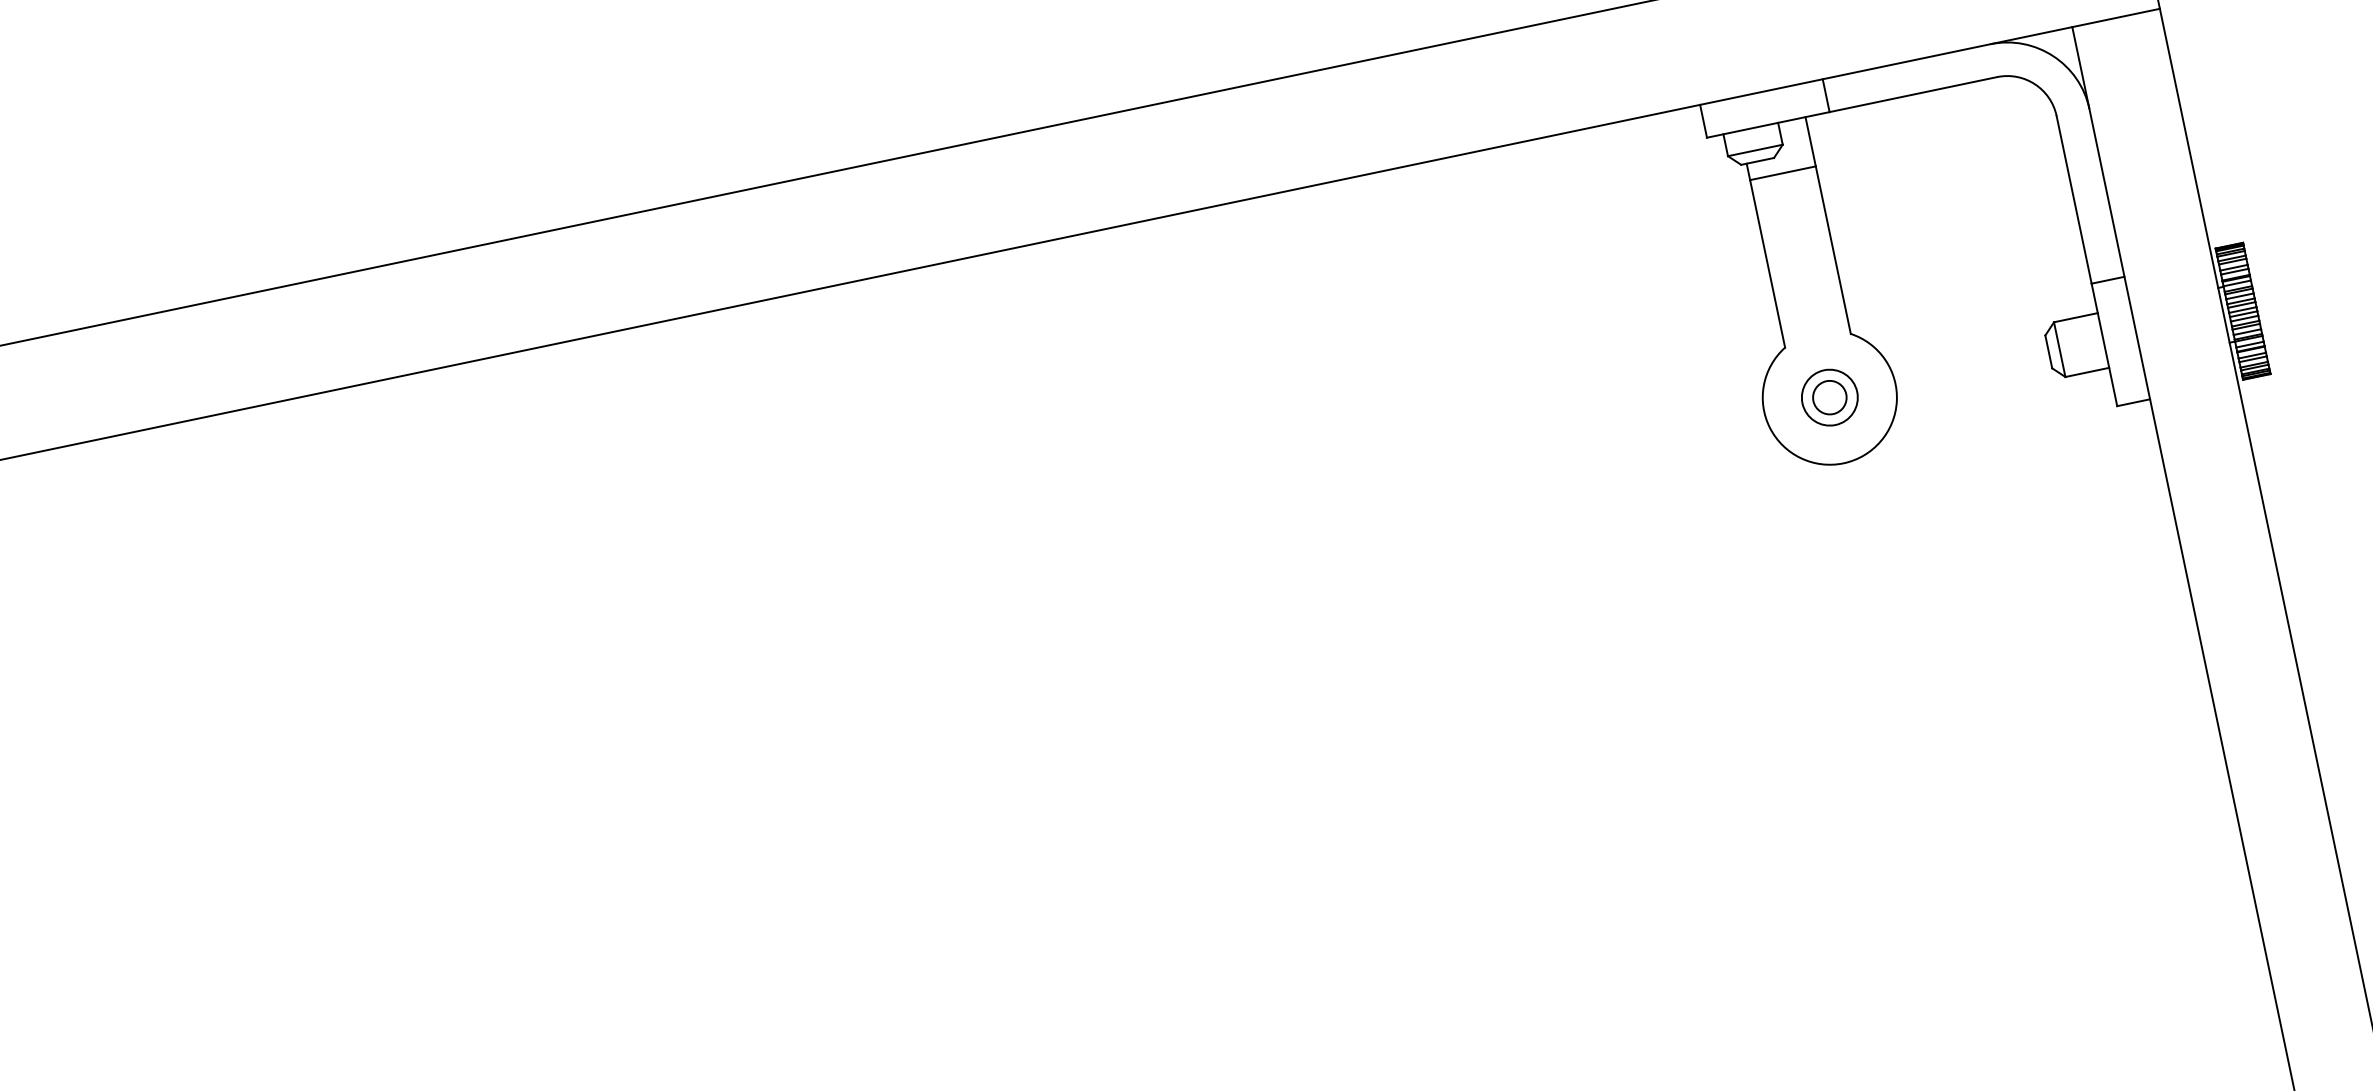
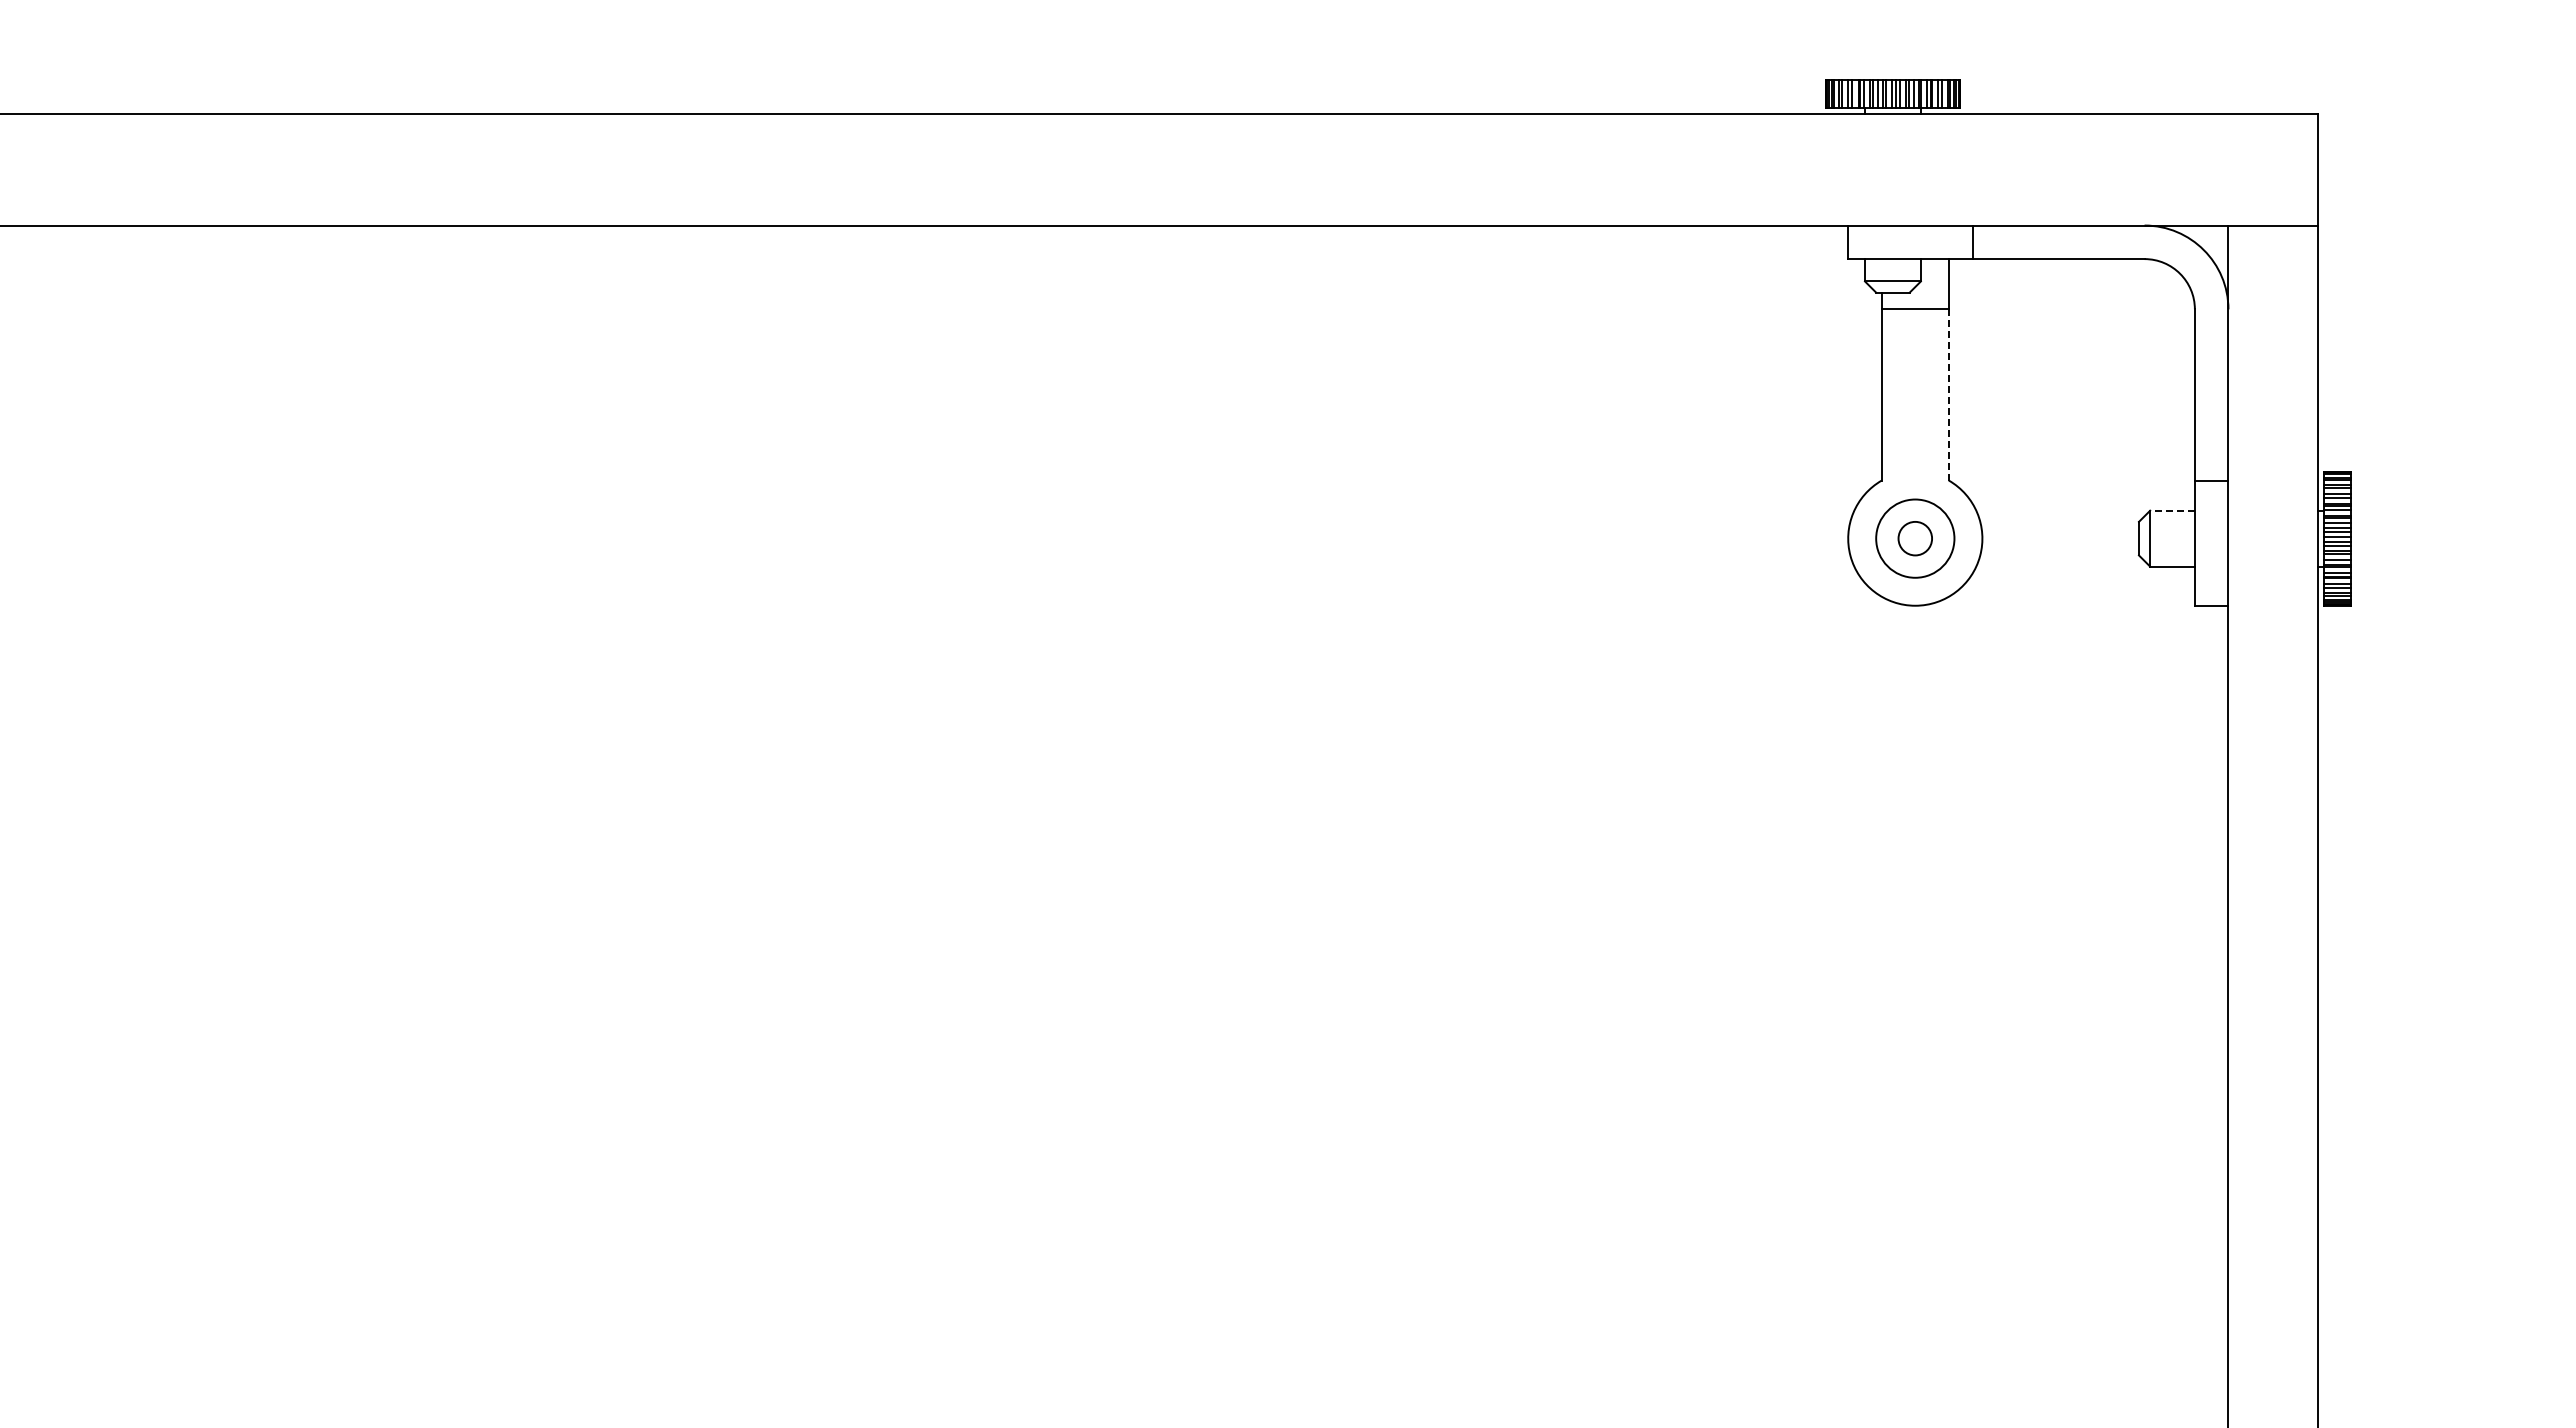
line: (1833, 250) -> (1948, 395), solid -> dashed
line: (2075, 317) -> (2172, 510), solid -> dashed
circle: (1829, 397) -> (1915, 538), size x1.4

